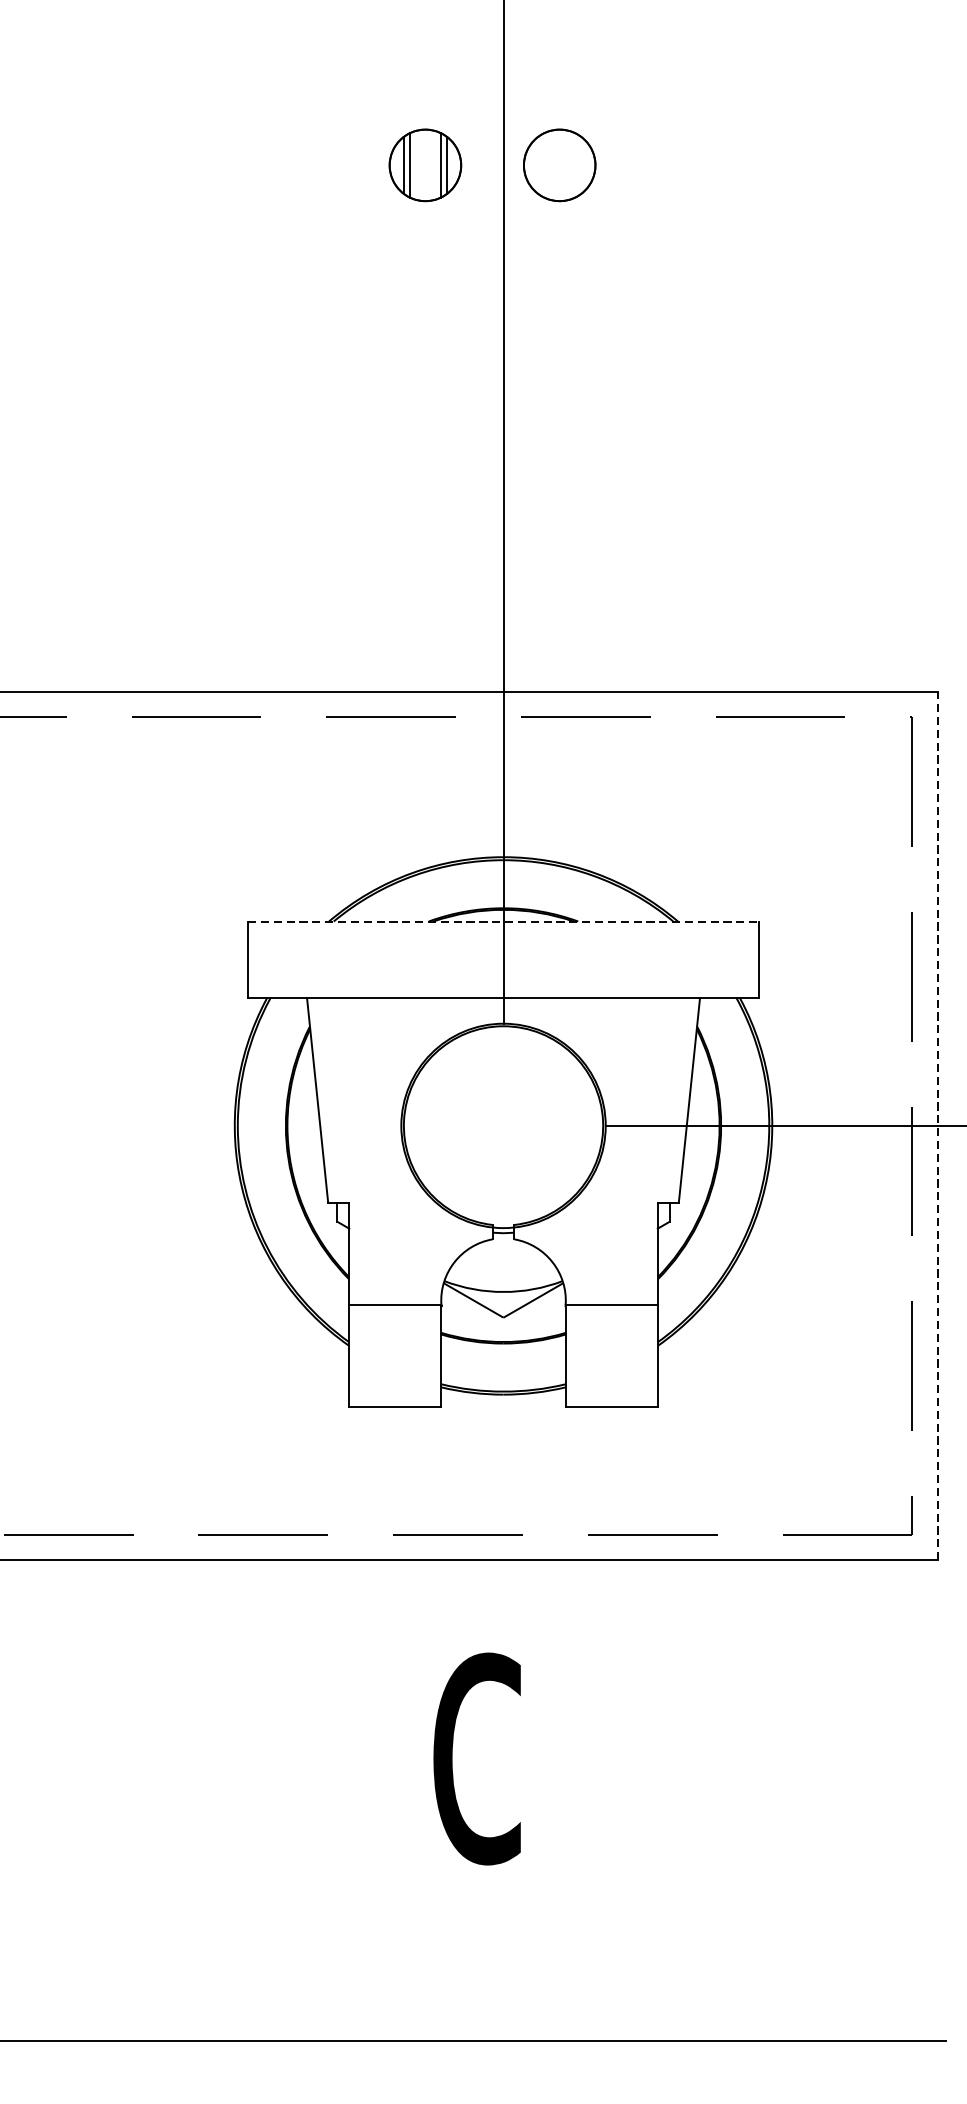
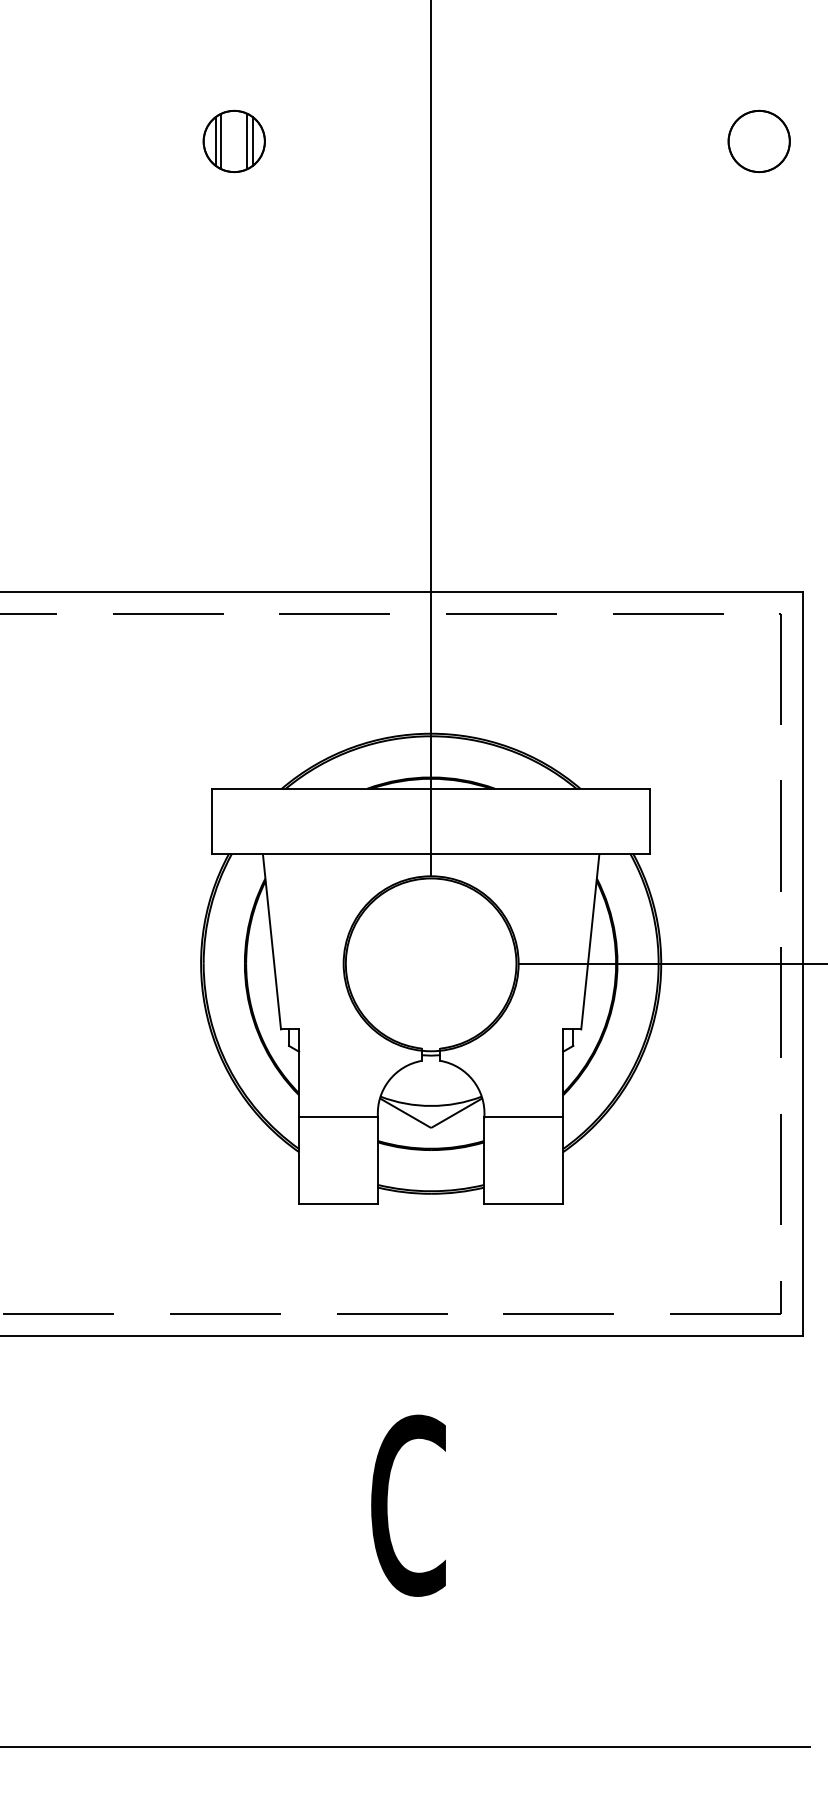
part: (424, 164) -> (233, 140), moved
circle: (558, 164) -> (758, 140), moved
line: (503, 921) -> (431, 788), dashed -> solid
line: (937, 1125) -> (802, 963), dashed -> solid

